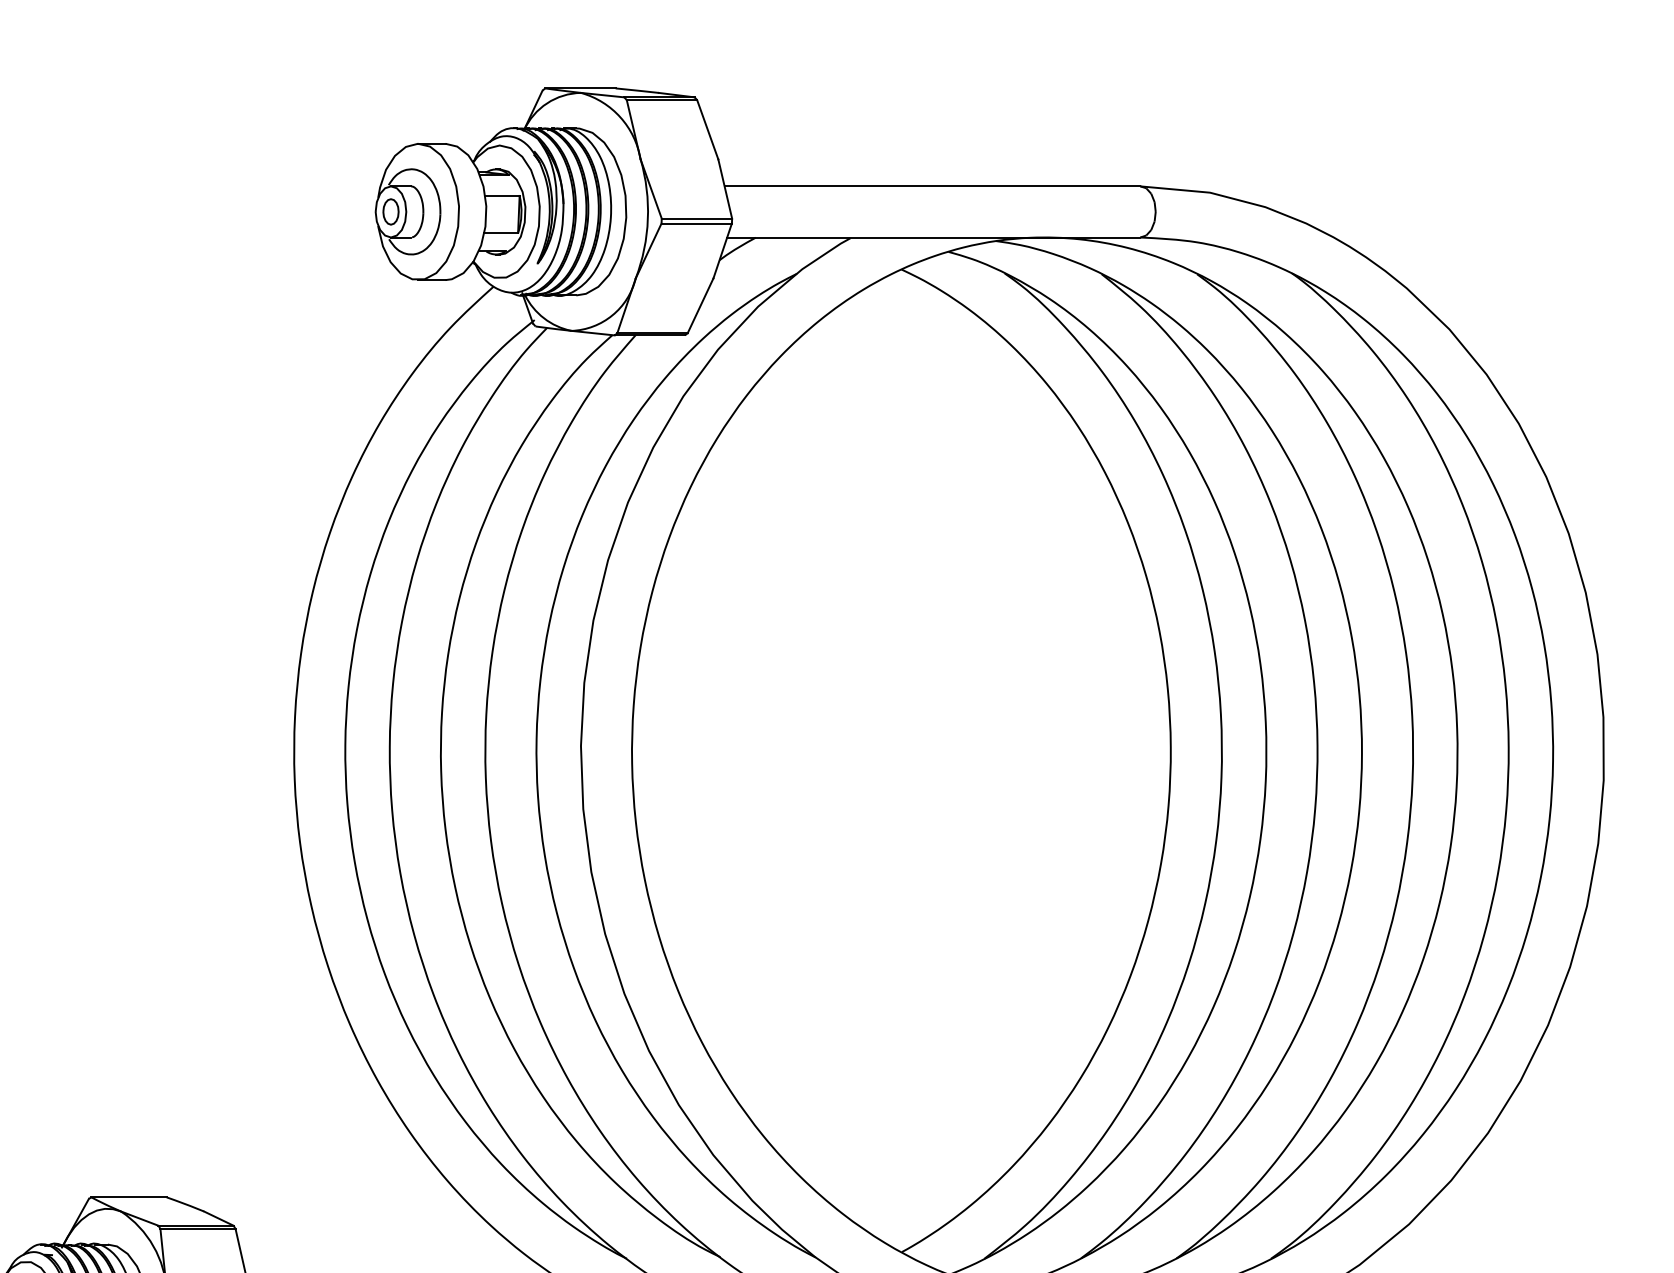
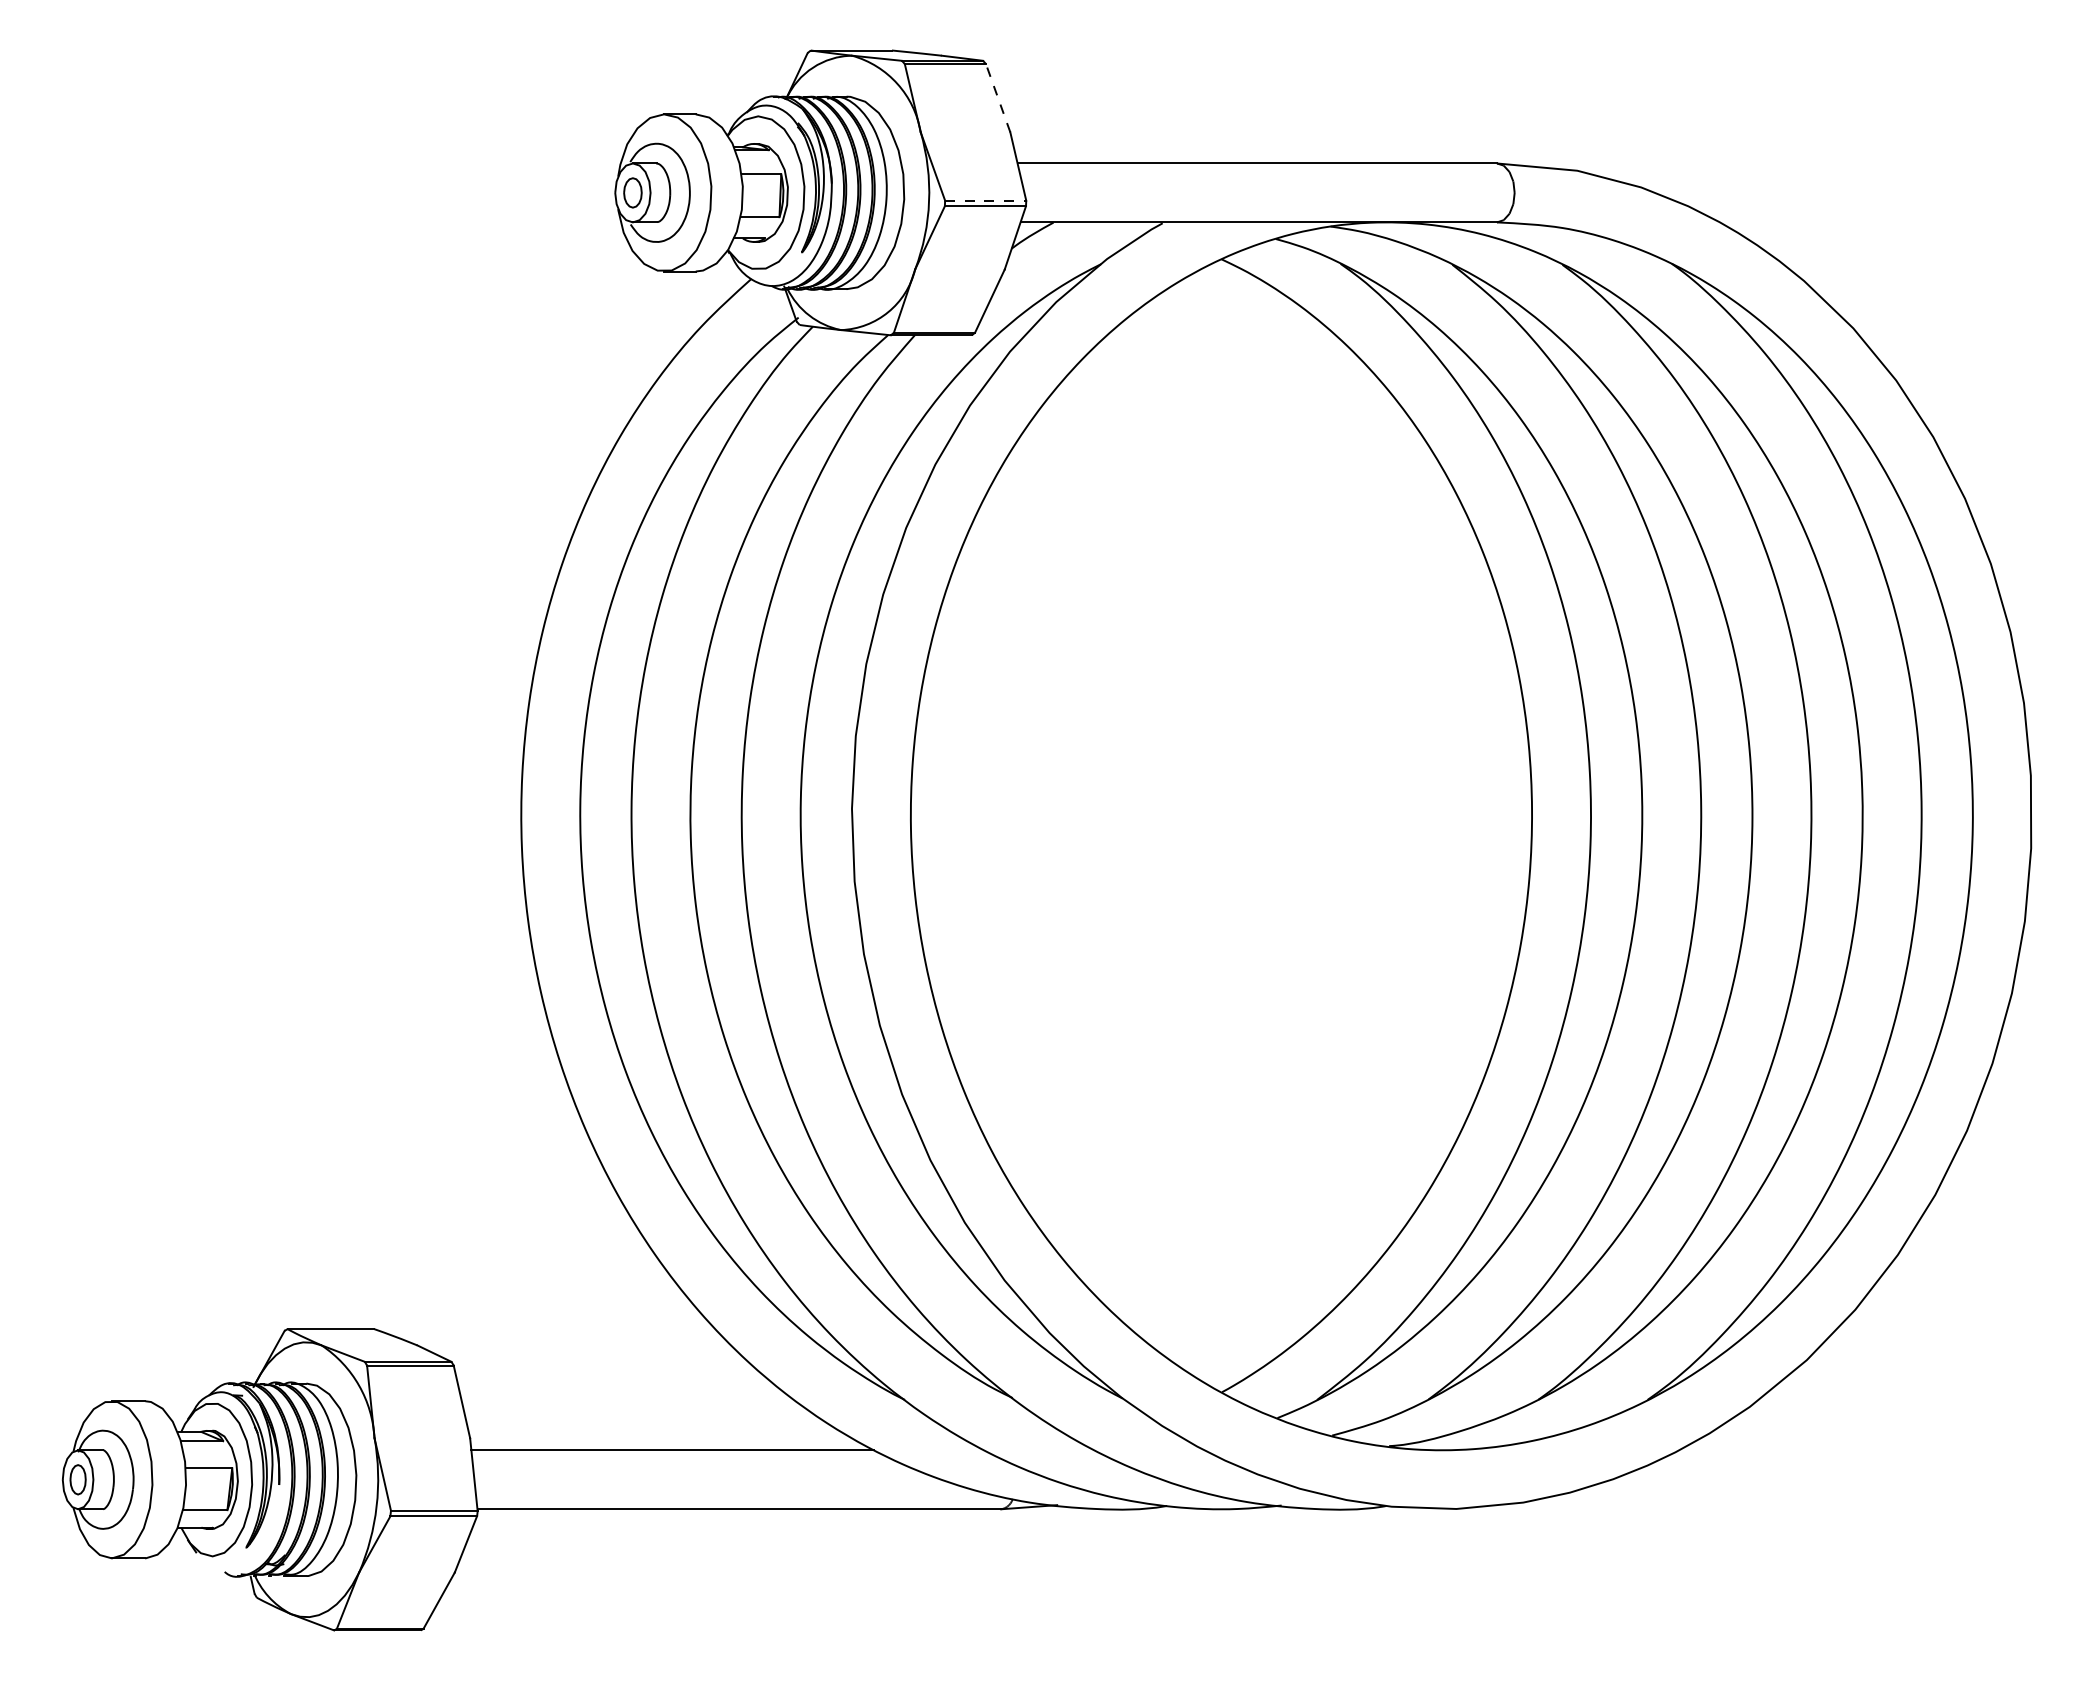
line: (707, 129) -> (997, 97), solid -> dashed
line: (696, 218) -> (985, 200), solid -> dashed

